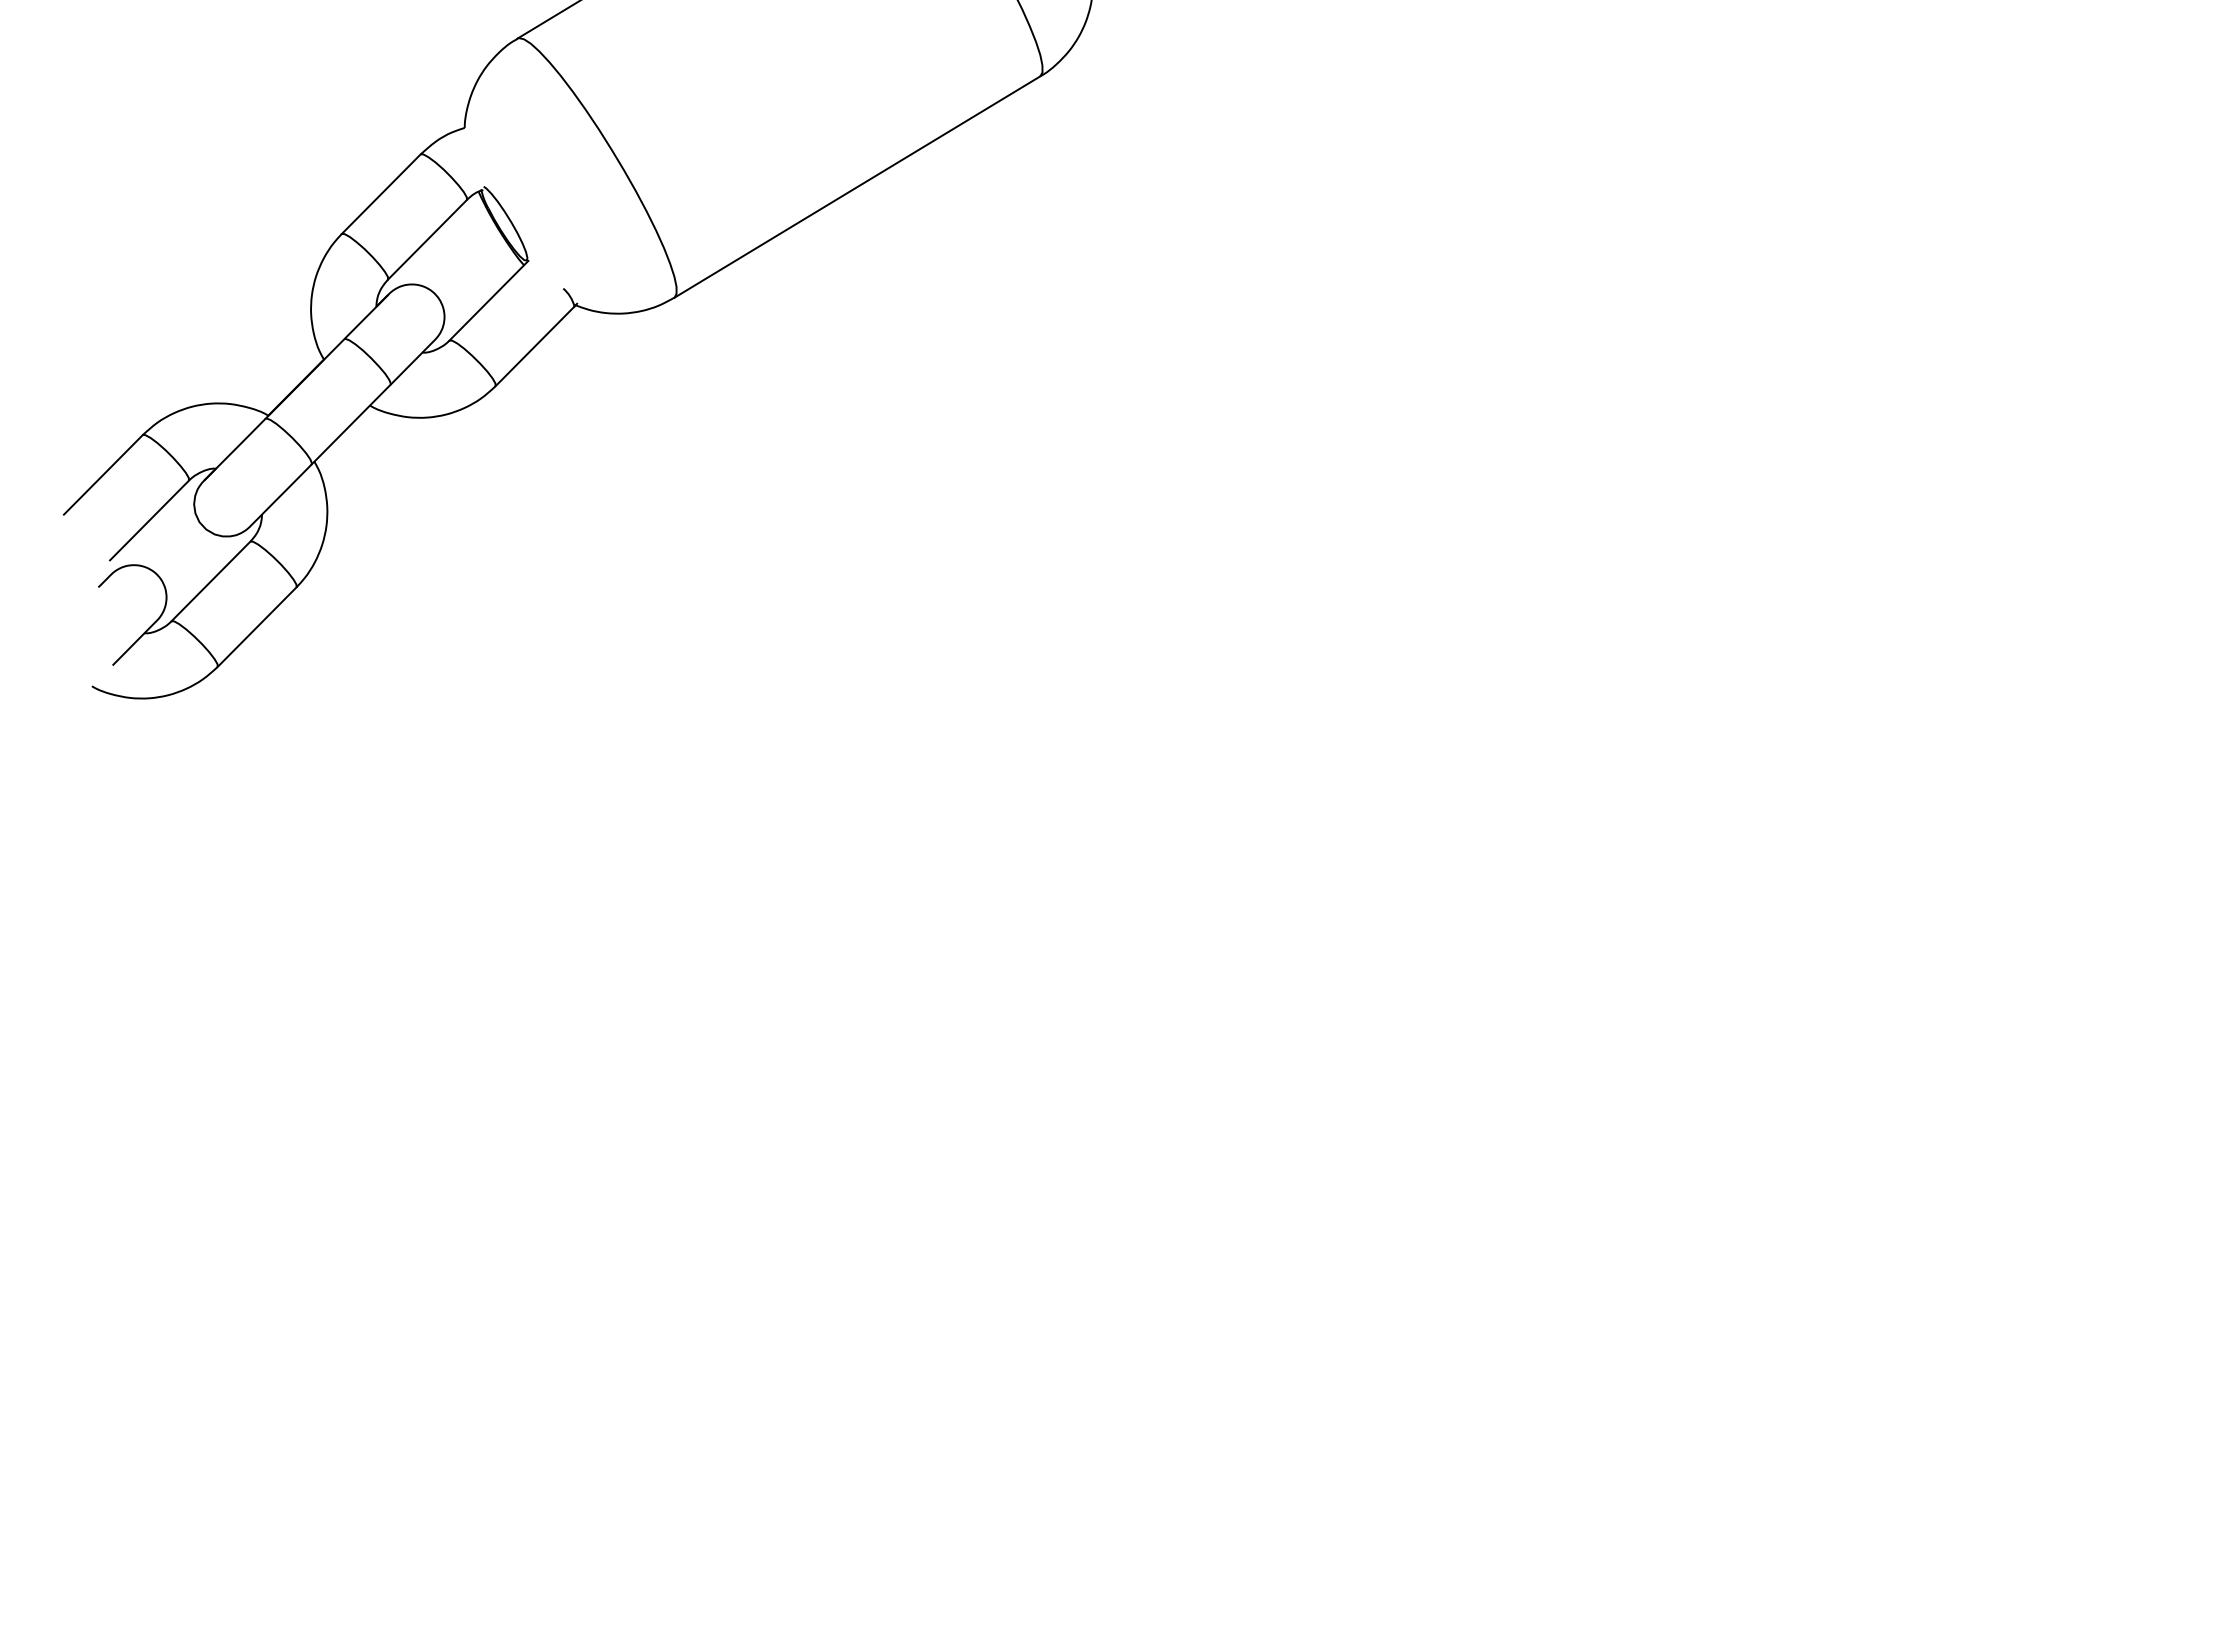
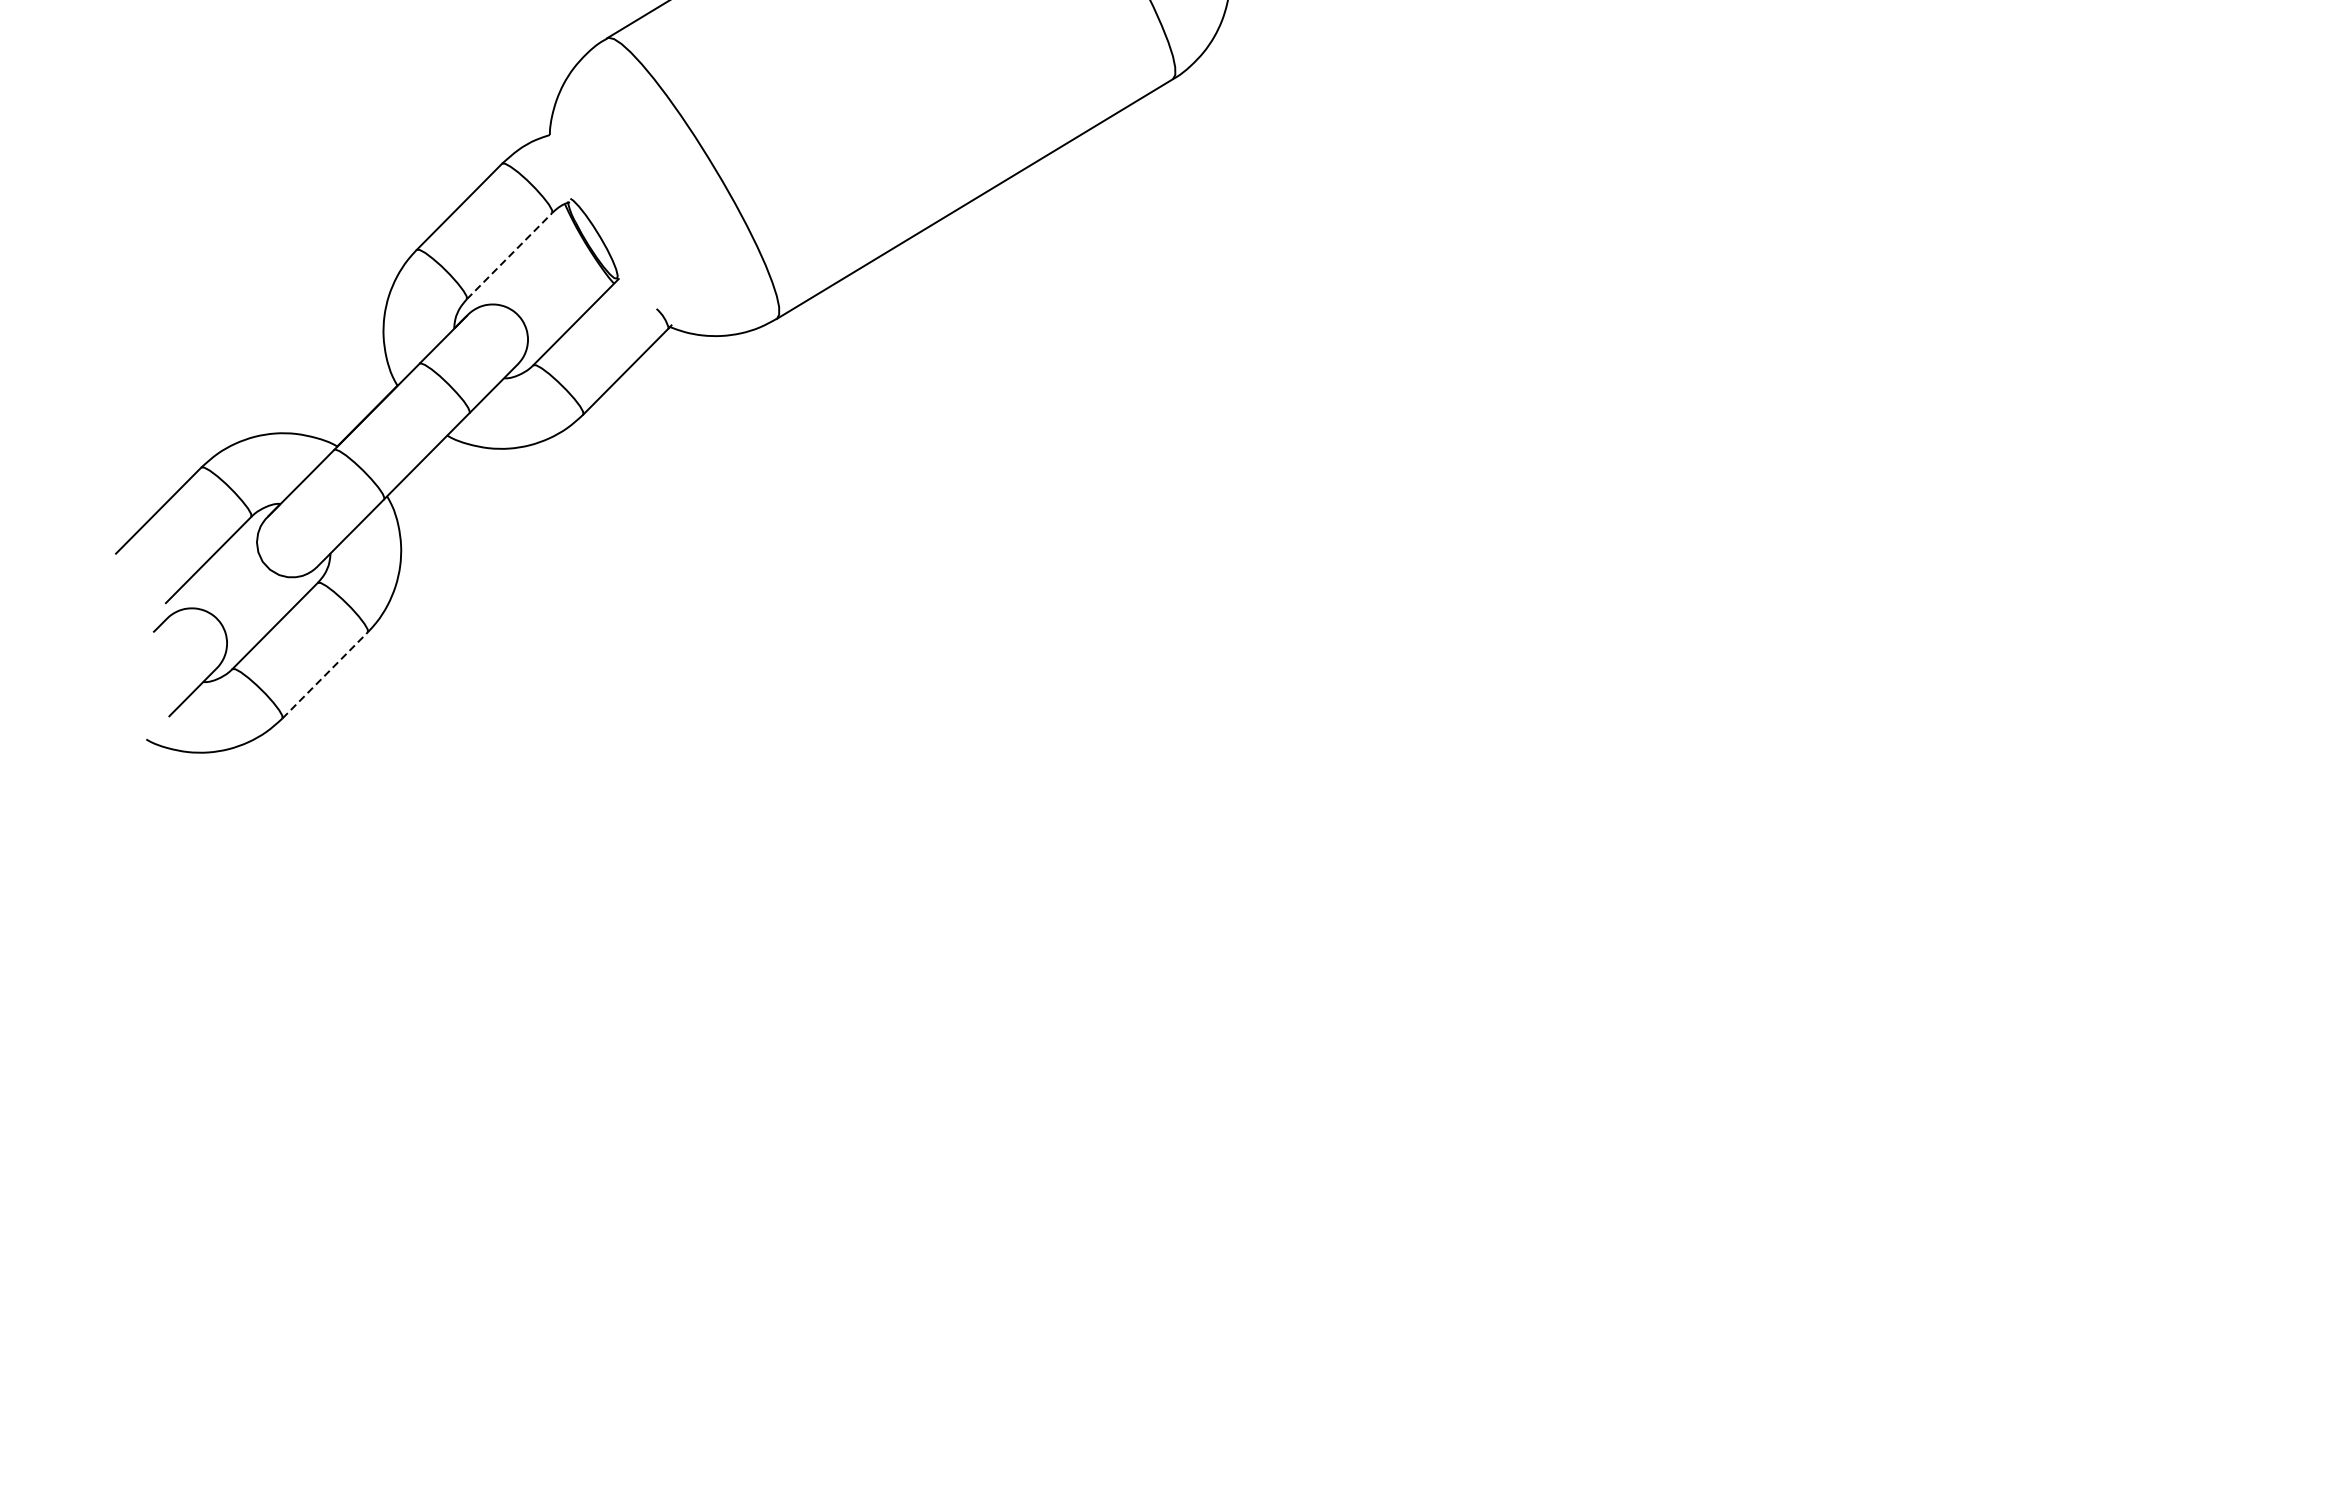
line: (427, 239) -> (509, 255), solid -> dashed
line: (257, 626) -> (325, 674), solid -> dashed

